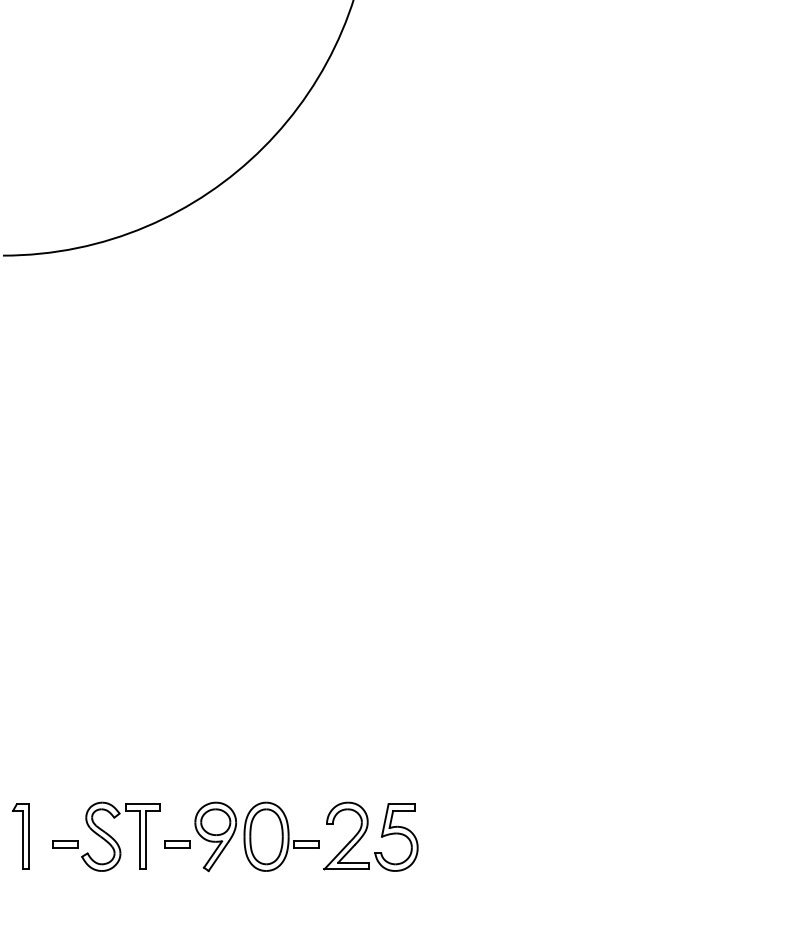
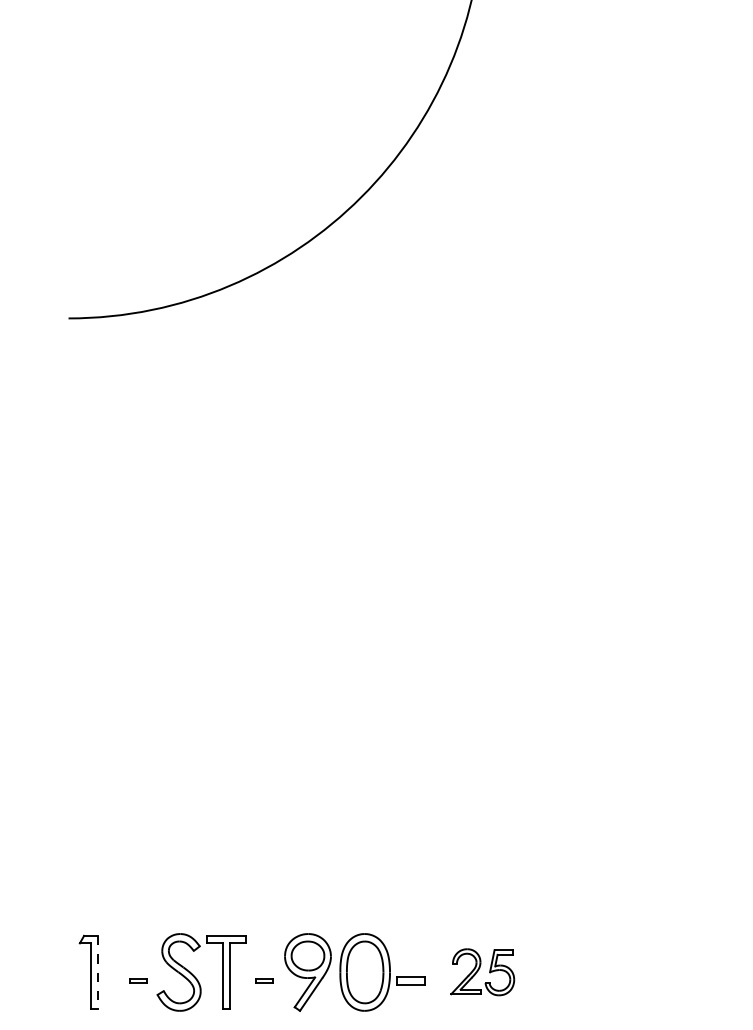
part: (370, 836) -> (482, 972), size x0.6
line: (28, 837) -> (97, 973), solid -> dashed
part: (65, 844) -> (138, 981), size x0.6
part: (177, 844) -> (264, 981), size x0.6

